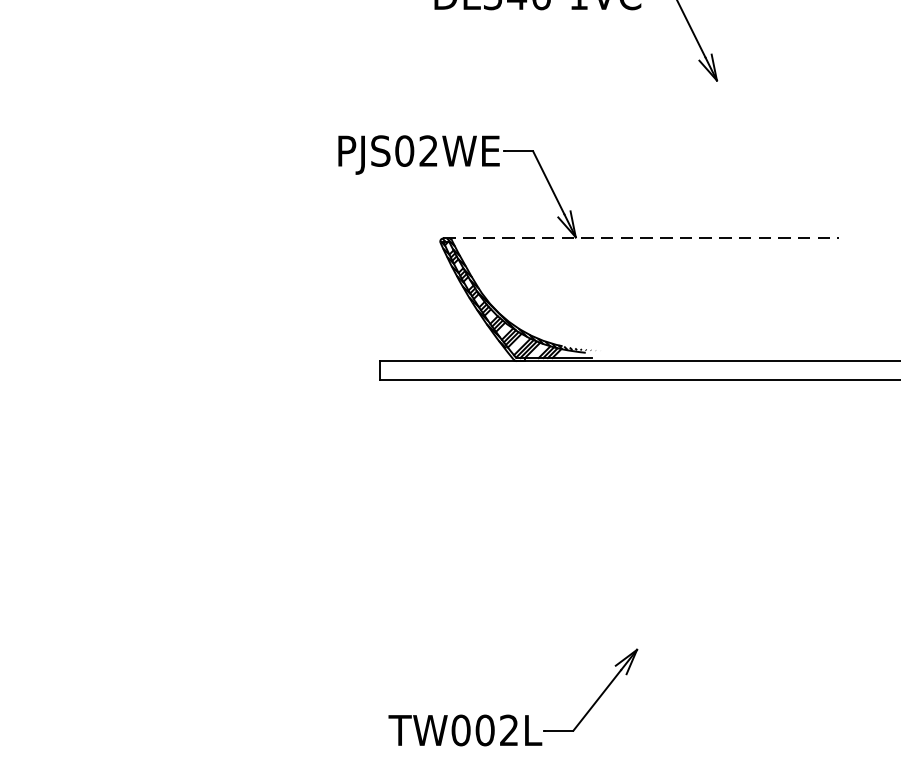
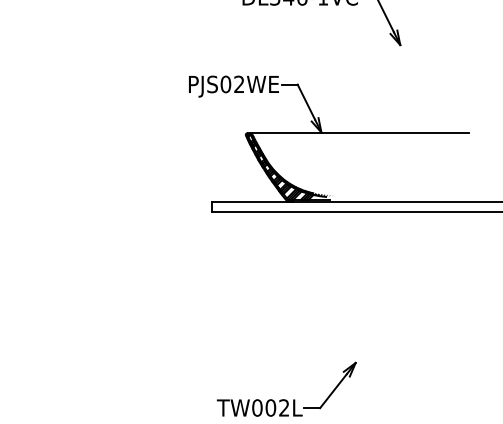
line: (642, 238) -> (358, 133), dashed -> solid

